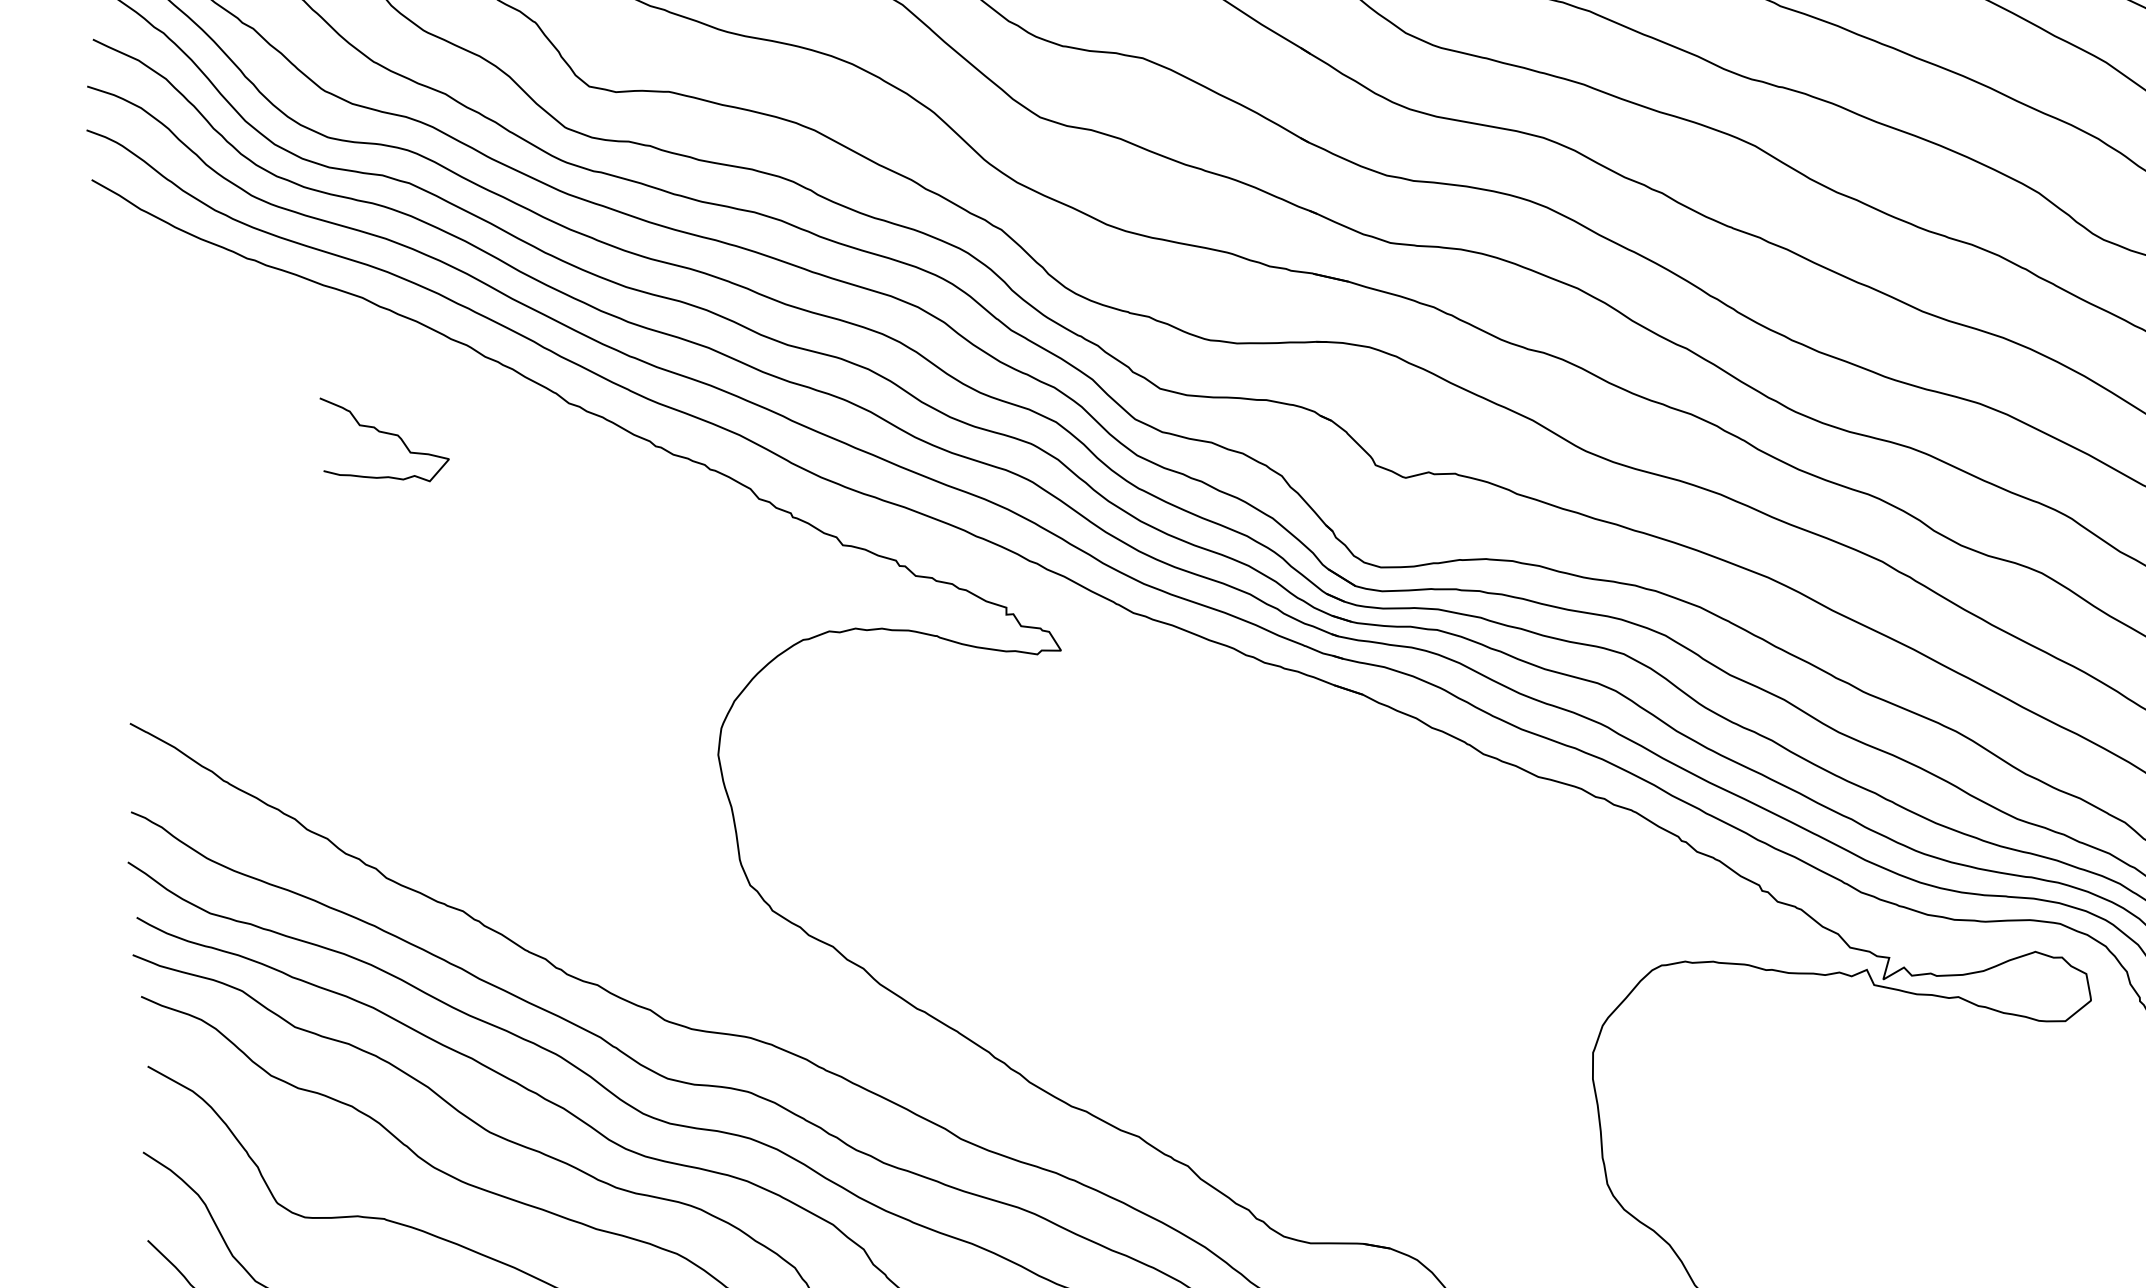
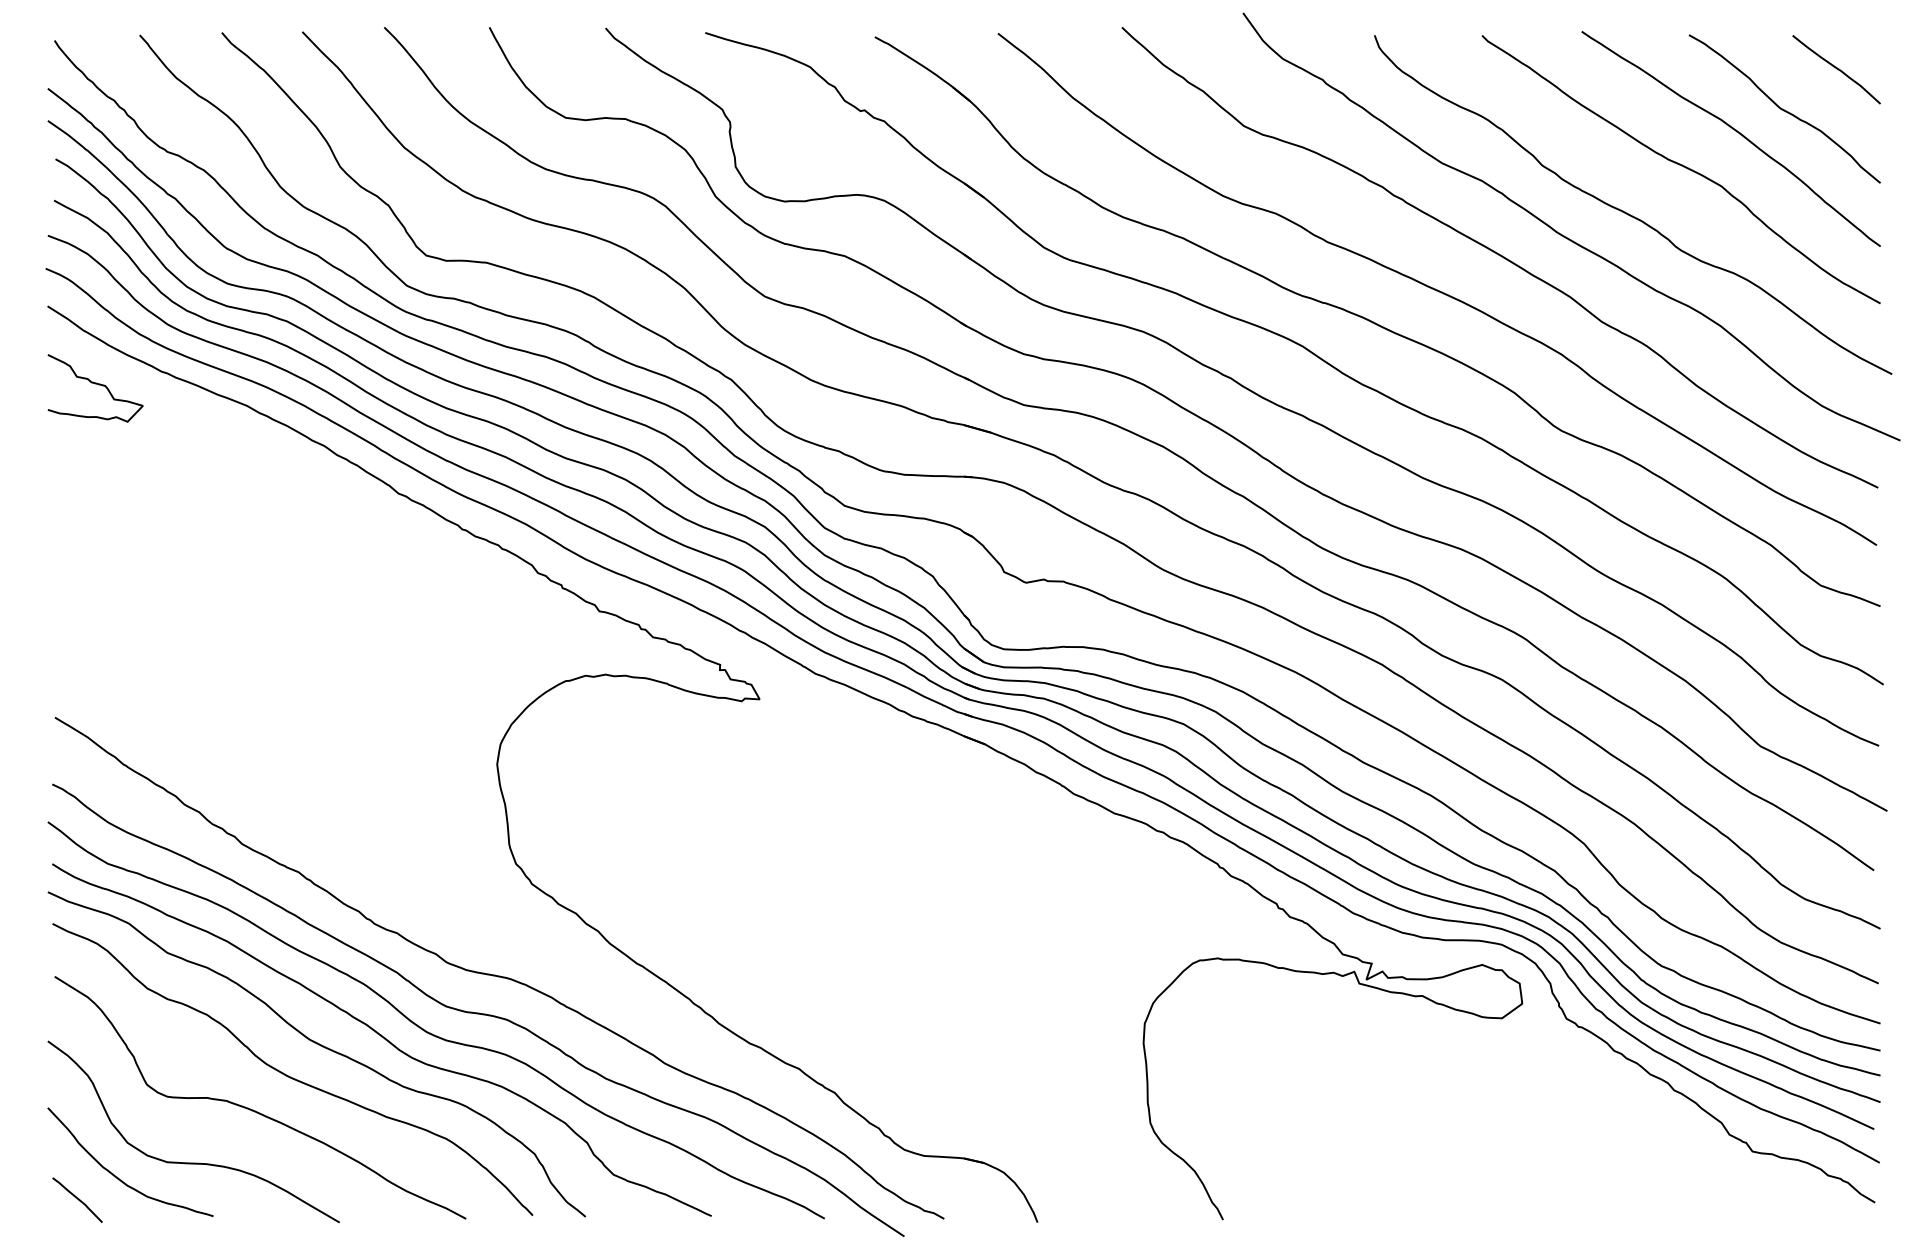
curve: (384, 434) -> (95, 384), moved

